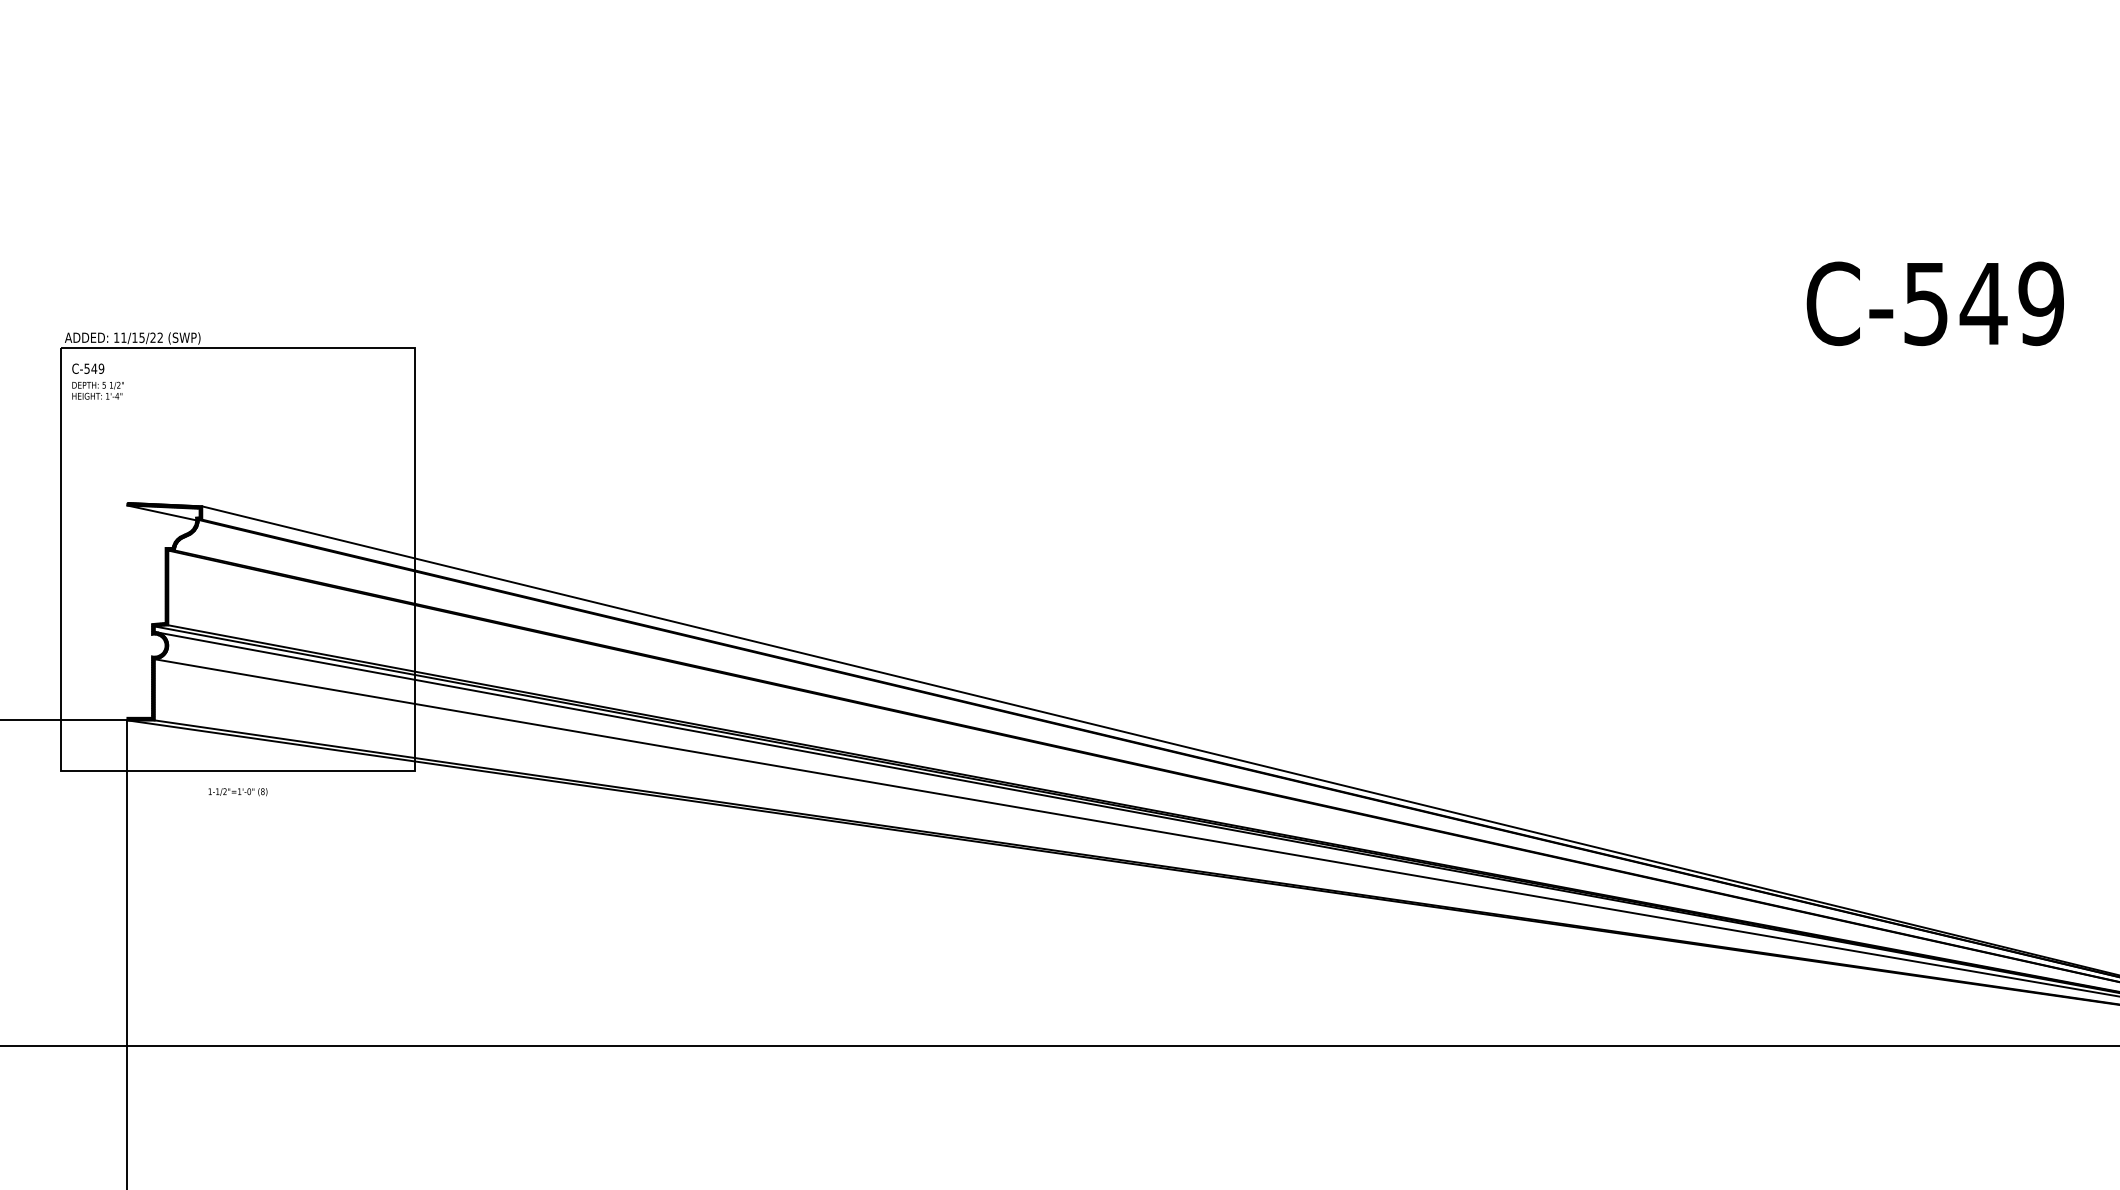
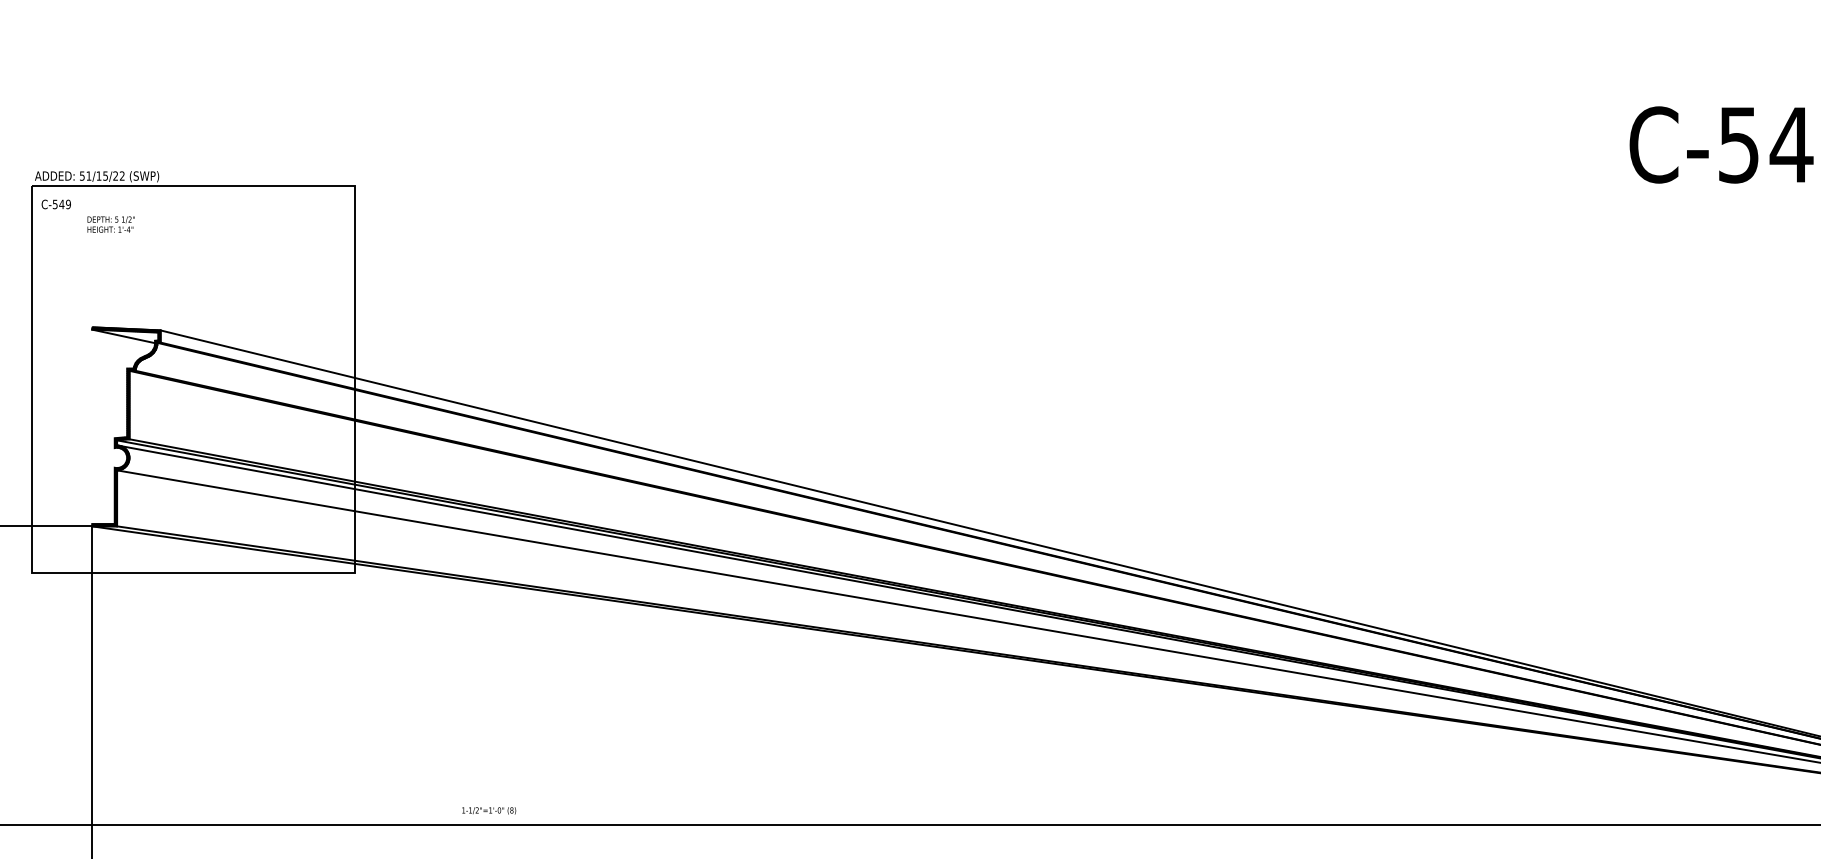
text: (116, 337) -> (82, 175), 11/15/22 -> 51/15/22
text: (97, 390) -> (110, 224), moved
text: (237, 792) -> (488, 811), moved

